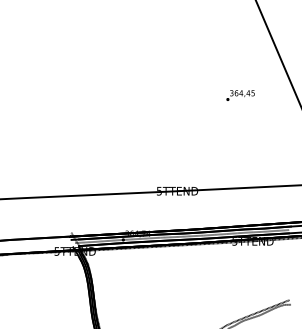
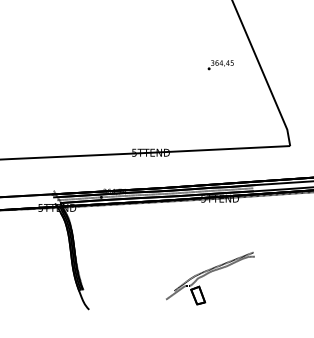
text: (240, 95) -> (220, 65), moved

